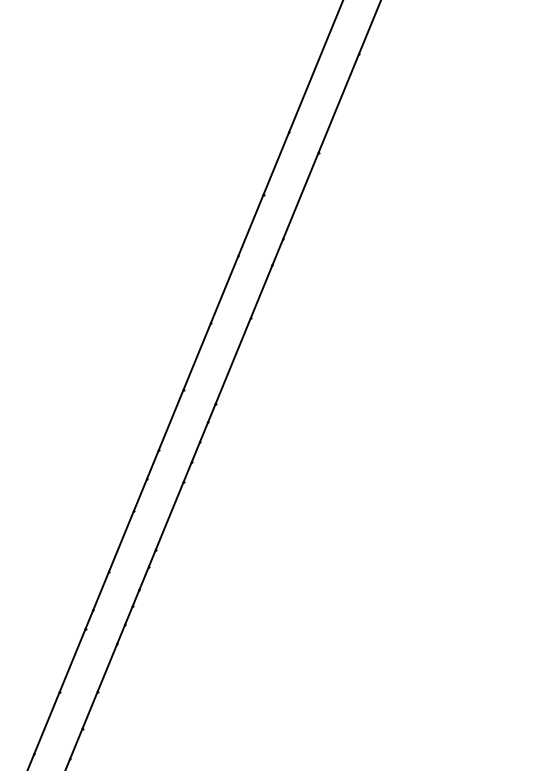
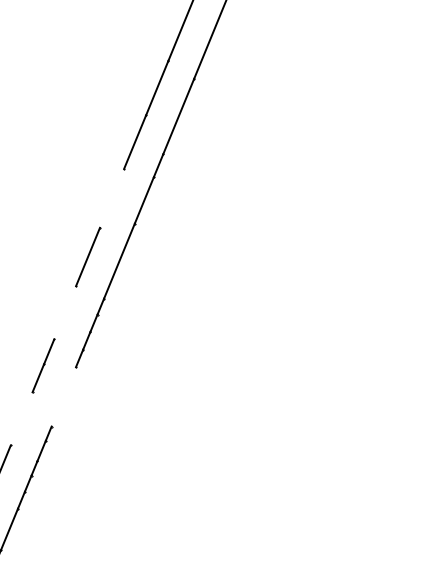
line: (224, 289) -> (111, 198), removed
line: (170, 419) -> (64, 312), removed
line: (169, 516) -> (63, 397), removed
line: (121, 540) -> (21, 418), removed

